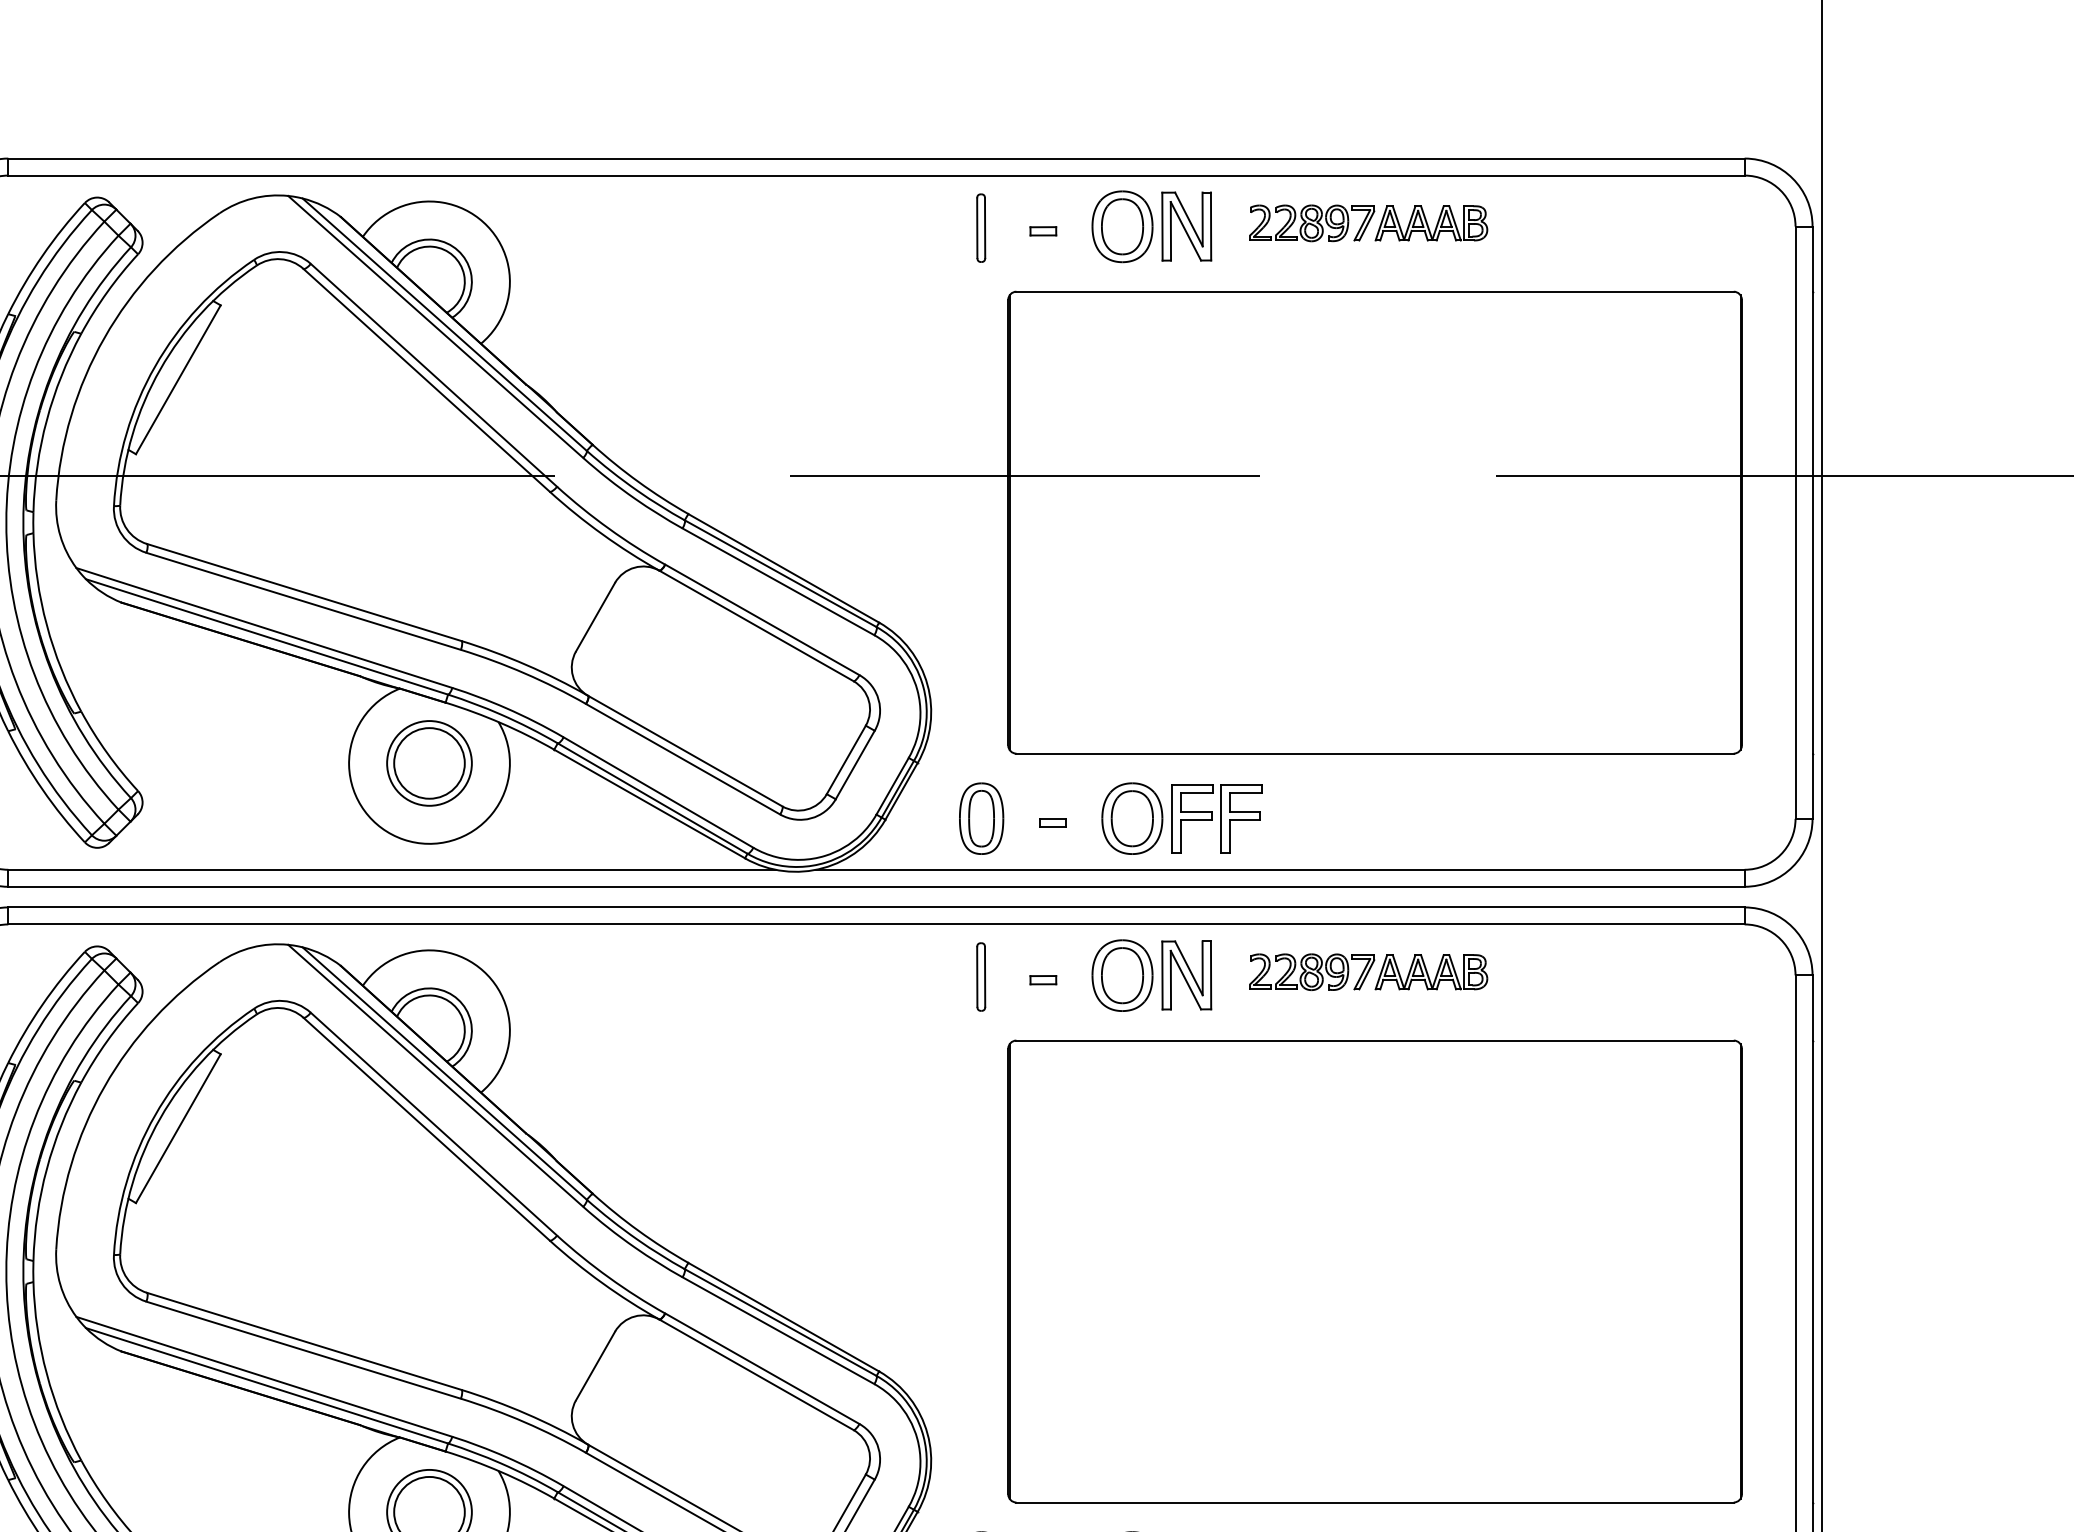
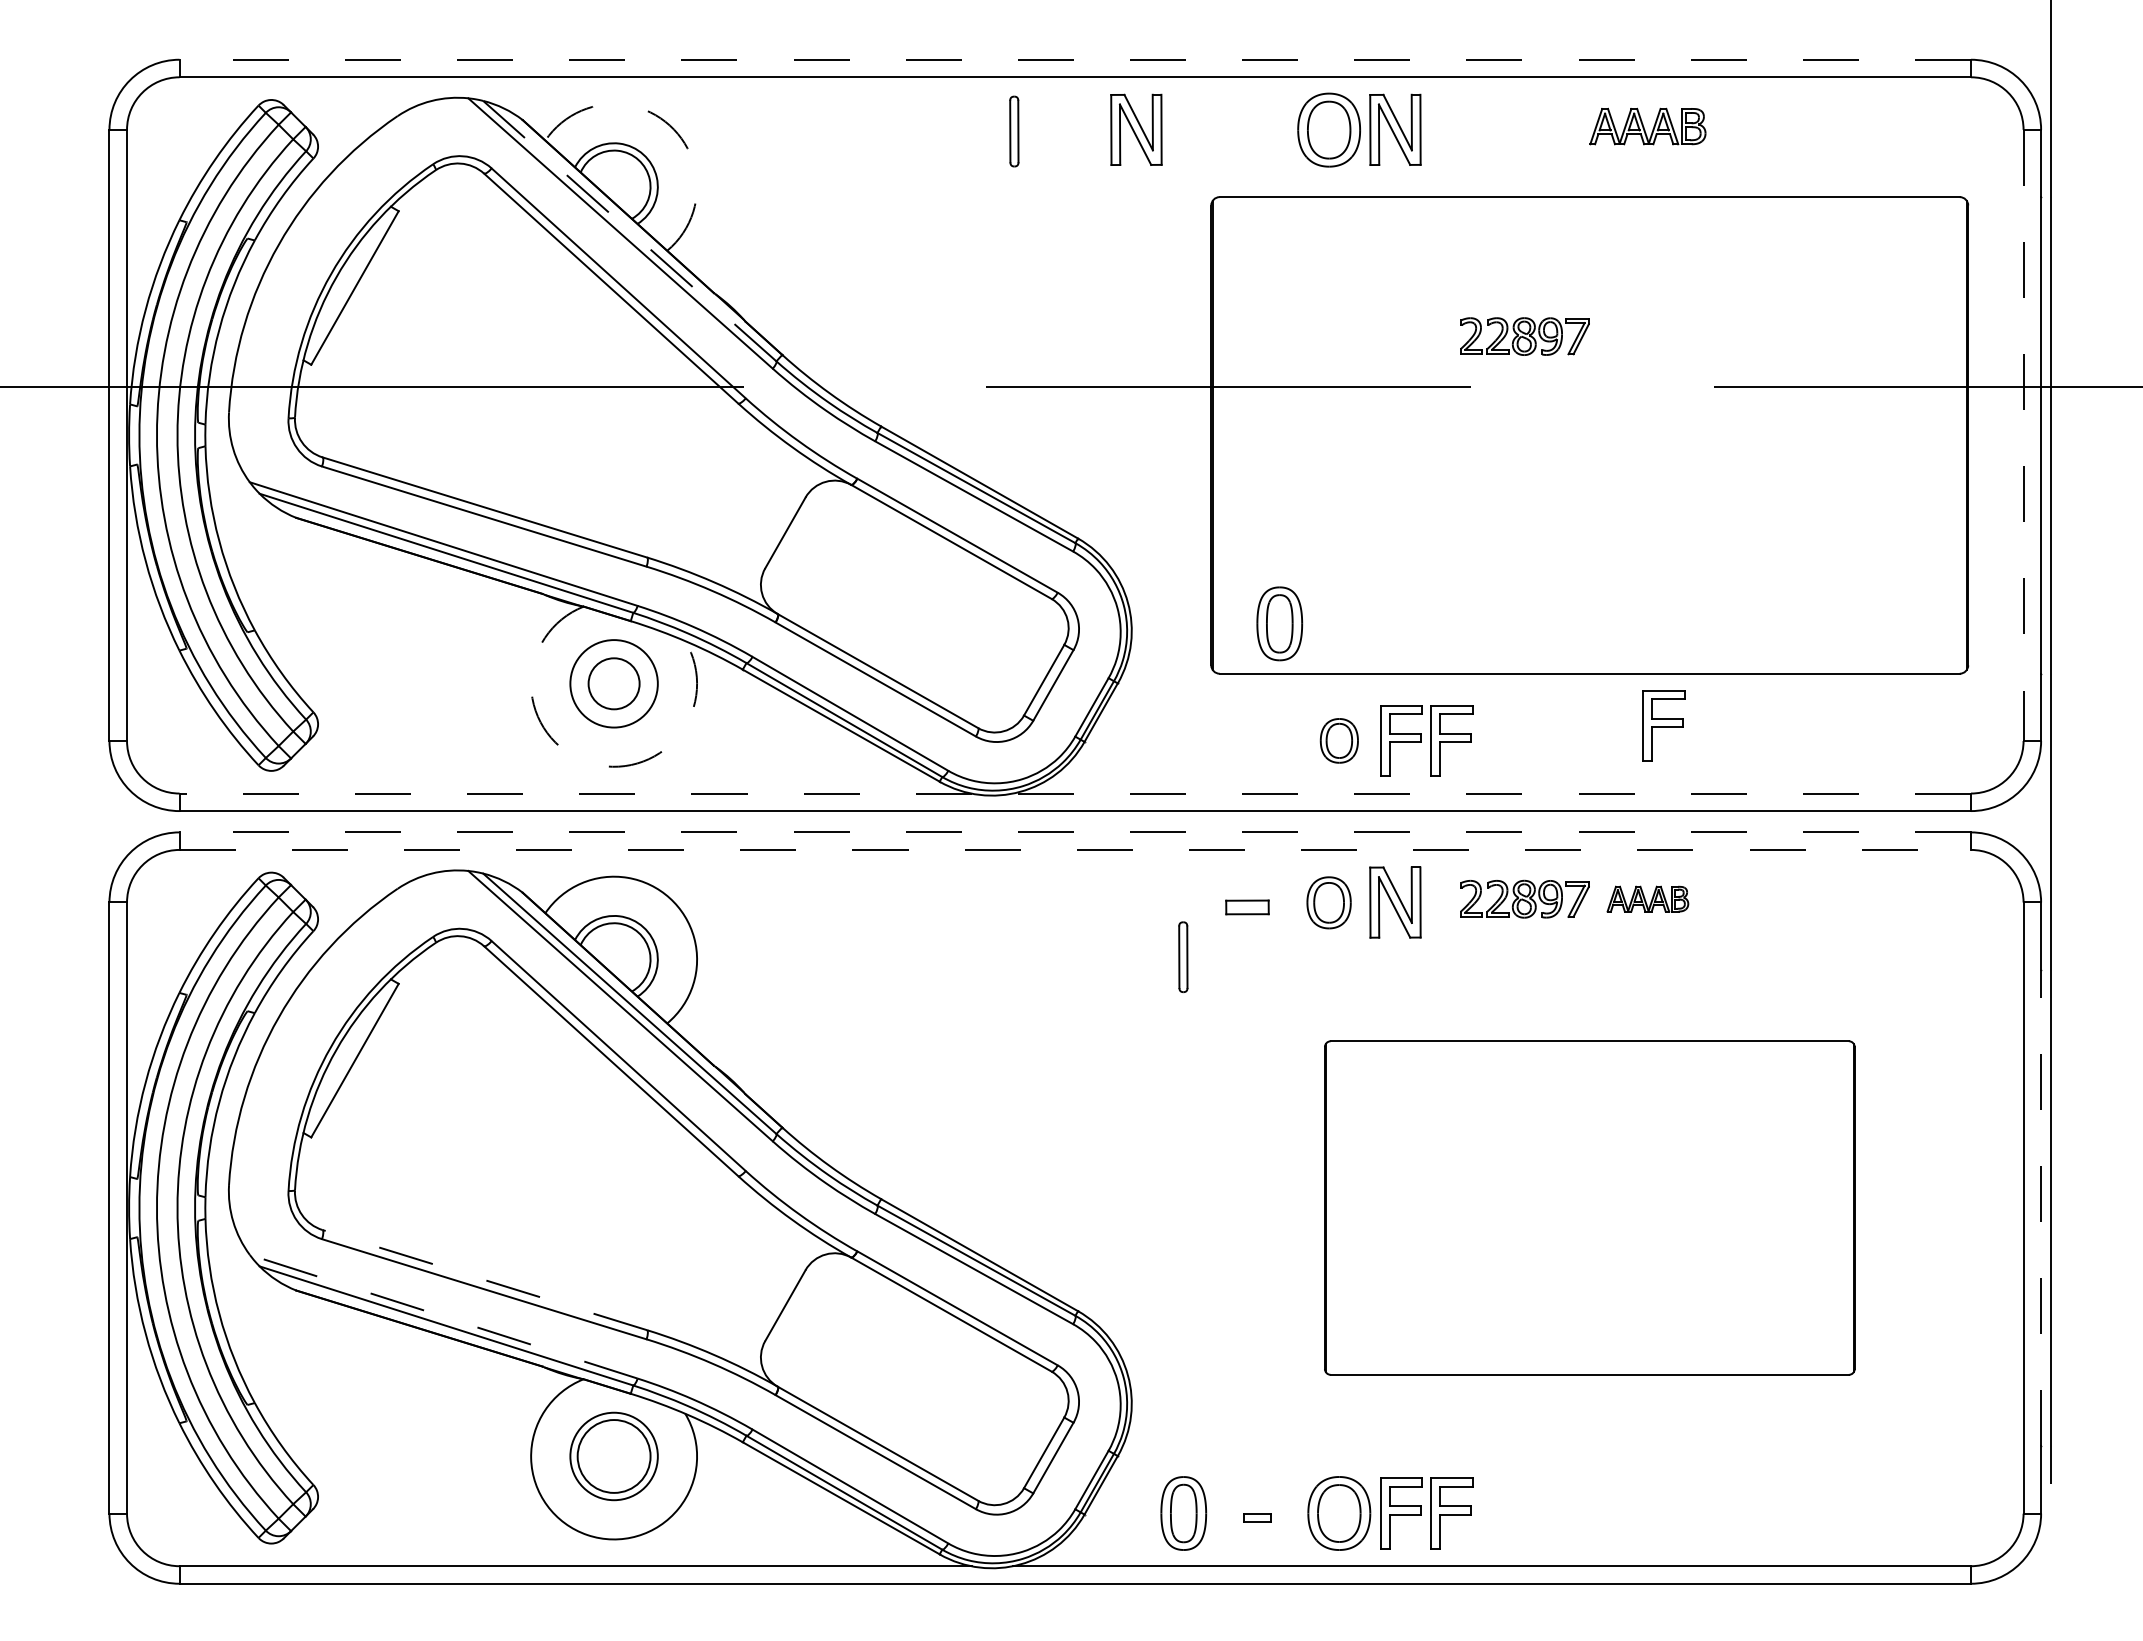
line: (876, 158) -> (1075, 59), solid -> dashed
arc: (483, 222) -> (669, 125), solid -> dashed
part: (1311, 223) -> (1524, 336), moved
part: (935, 226) -> (1136, 129), added
part: (981, 228) -> (1014, 131), moved
part: (1043, 231) -> (1247, 134), removed
line: (444, 324) -> (629, 230), solid -> dashed
line: (1795, 522) -> (2023, 435), solid -> dashed
circle: (428, 763) -> (613, 683), size x0.7
part: (1446, 803) -> (1663, 725), added
part: (981, 818) -> (1279, 623), moved
part: (1132, 818) -> (1339, 740), size x0.6
part: (1053, 822) -> (1257, 744), removed
arc: (403, 839) -> (587, 762), solid -> dashed
line: (392, 869) -> (575, 793), solid -> dashed
line: (1279, 869) -> (1491, 793), solid -> dashed
line: (876, 907) -> (1075, 832), solid -> dashed
line: (876, 924) -> (1075, 849), solid -> dashed
part: (1431, 971) -> (1647, 898), size x0.7
part: (1121, 975) -> (1328, 902), size x0.7
part: (981, 976) -> (1183, 956), moved
part: (1043, 980) -> (1247, 907), size x1.6
part: (1374, 1270) -> (1589, 1207), size x0.7
line: (1812, 1270) -> (2041, 1207), solid -> dashed
line: (303, 1341) -> (484, 1280), solid -> dashed
line: (264, 1376) -> (443, 1316), solid -> dashed

